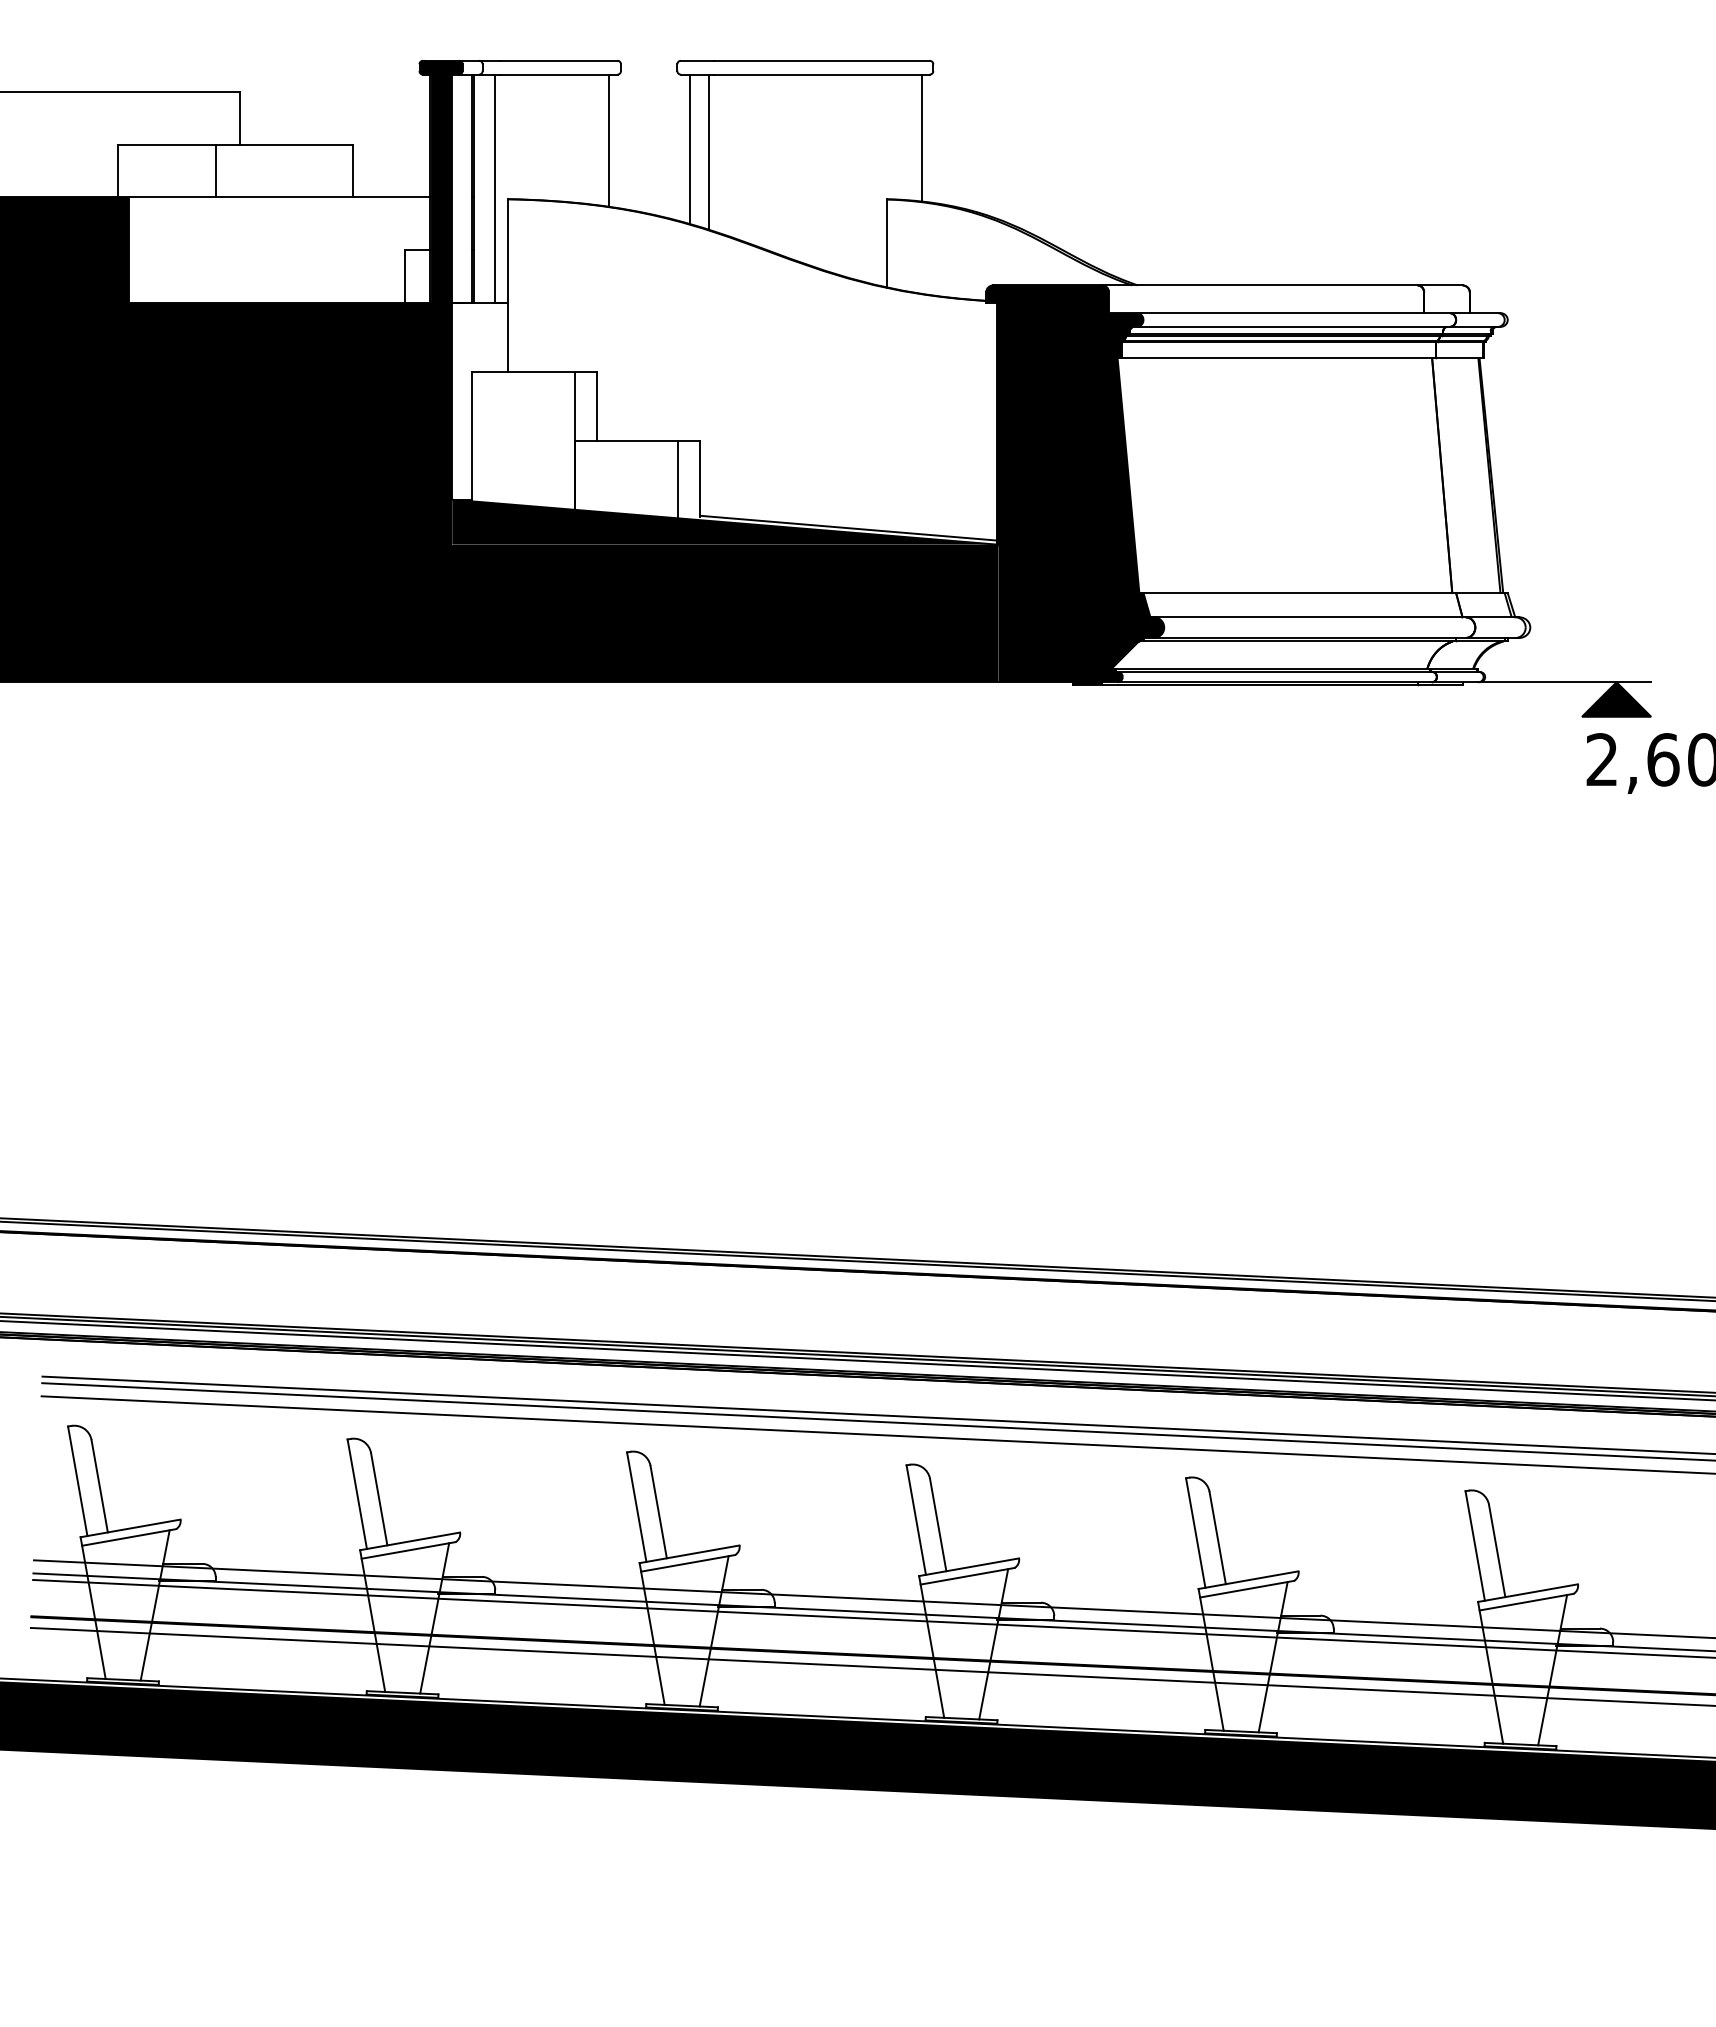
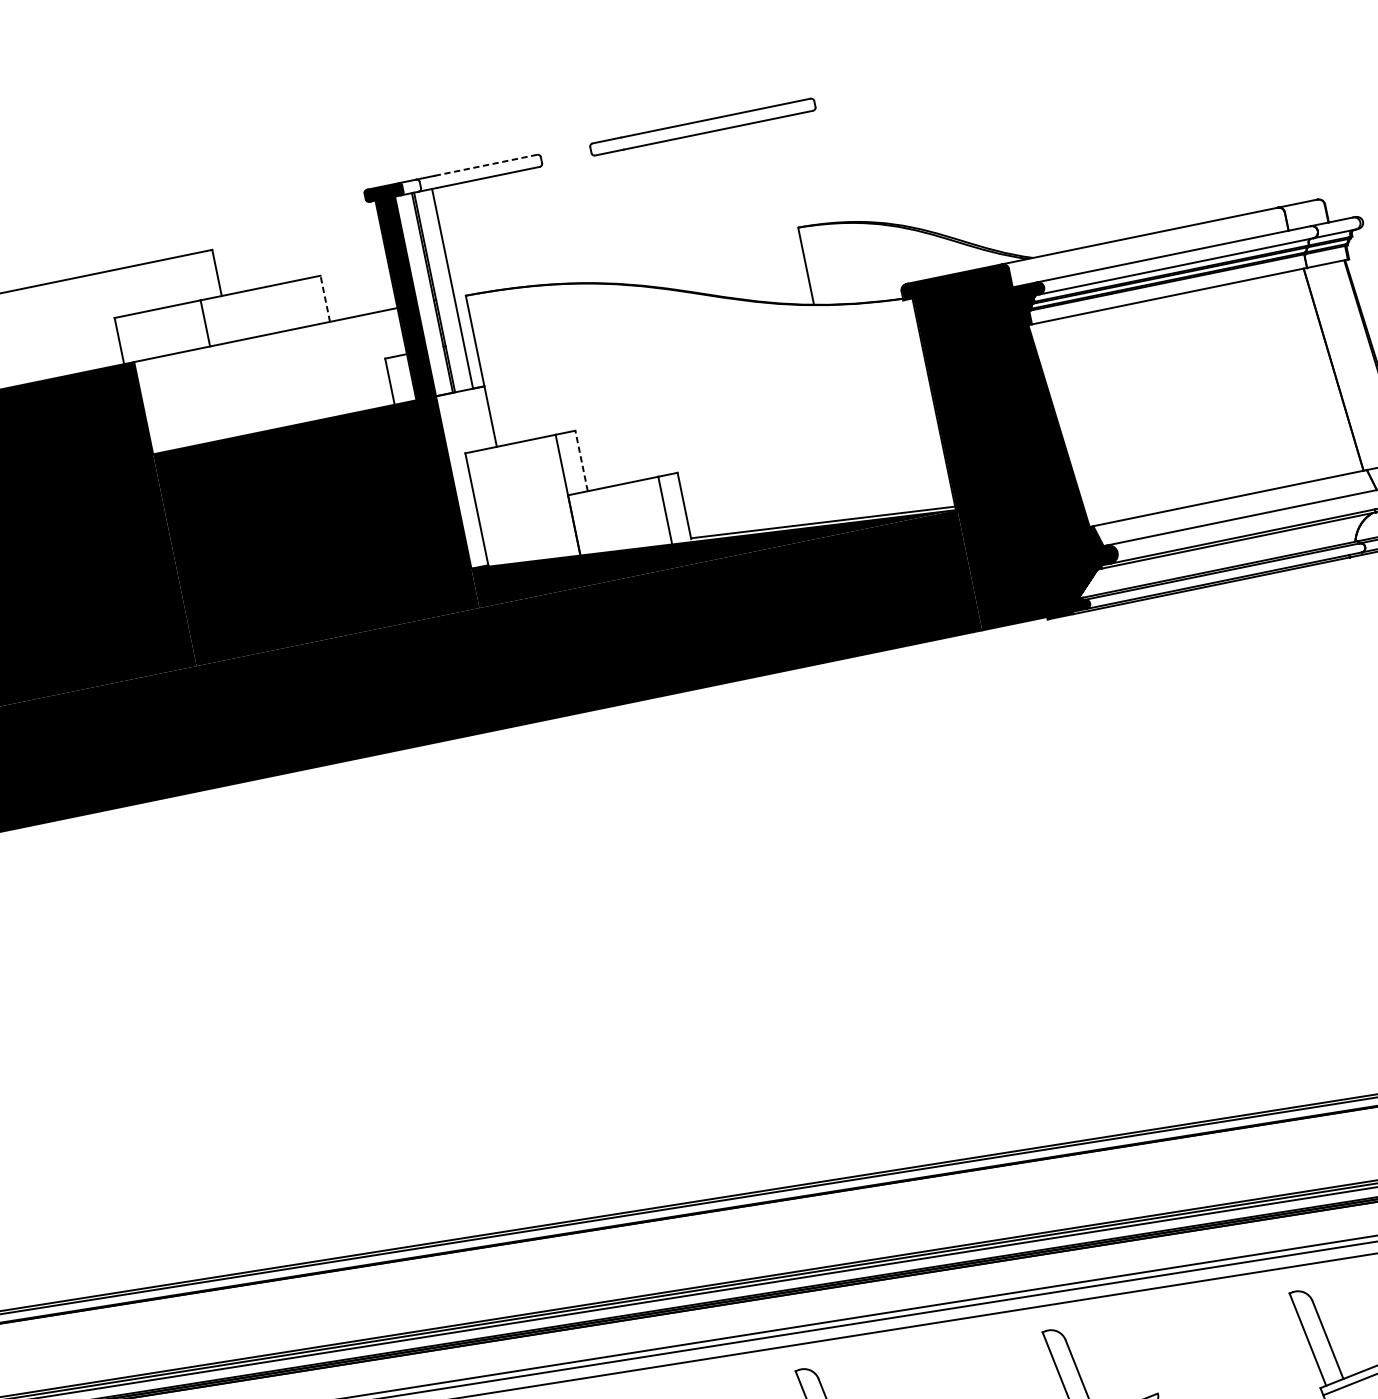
line: (558, 60) -> (485, 165), solid -> dashed
line: (921, 137) -> (817, 167), removed
line: (609, 140) -> (544, 226), removed
line: (689, 148) -> (615, 218), removed
line: (709, 151) -> (634, 217), removed
line: (352, 170) -> (324, 298), solid -> dashed
line: (597, 406) -> (581, 461), solid -> dashed

